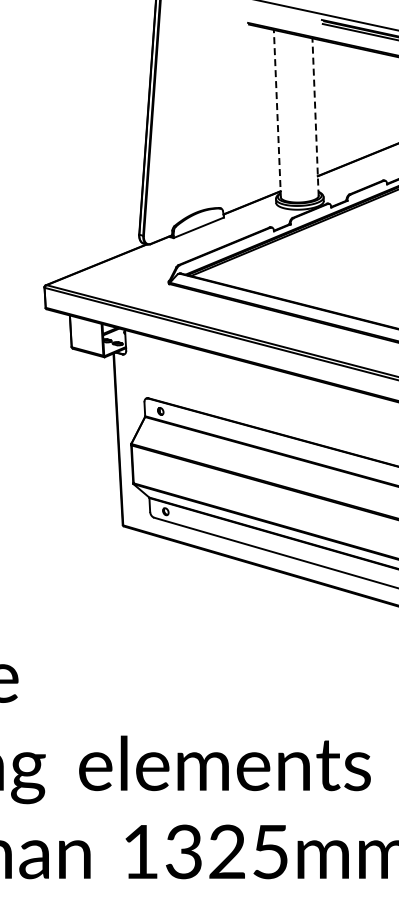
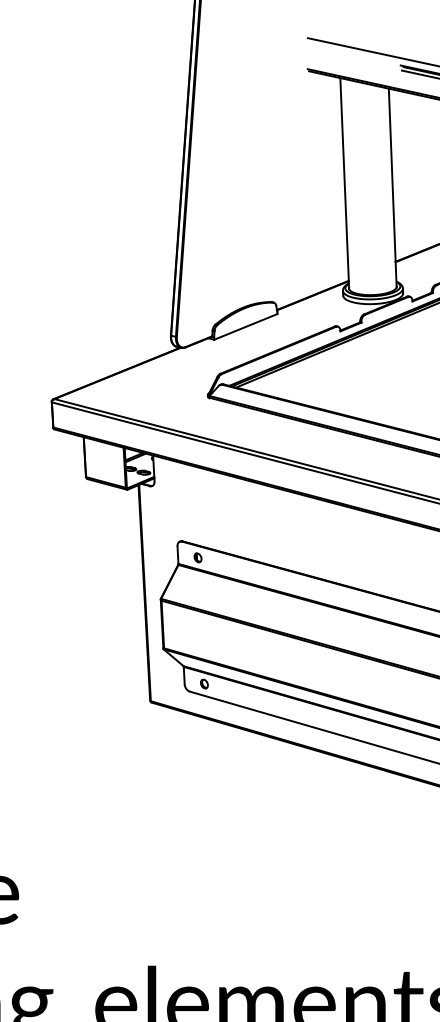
line: (277, 113) -> (344, 183), dashed -> solid
line: (315, 116) -> (392, 186), dashed -> solid

